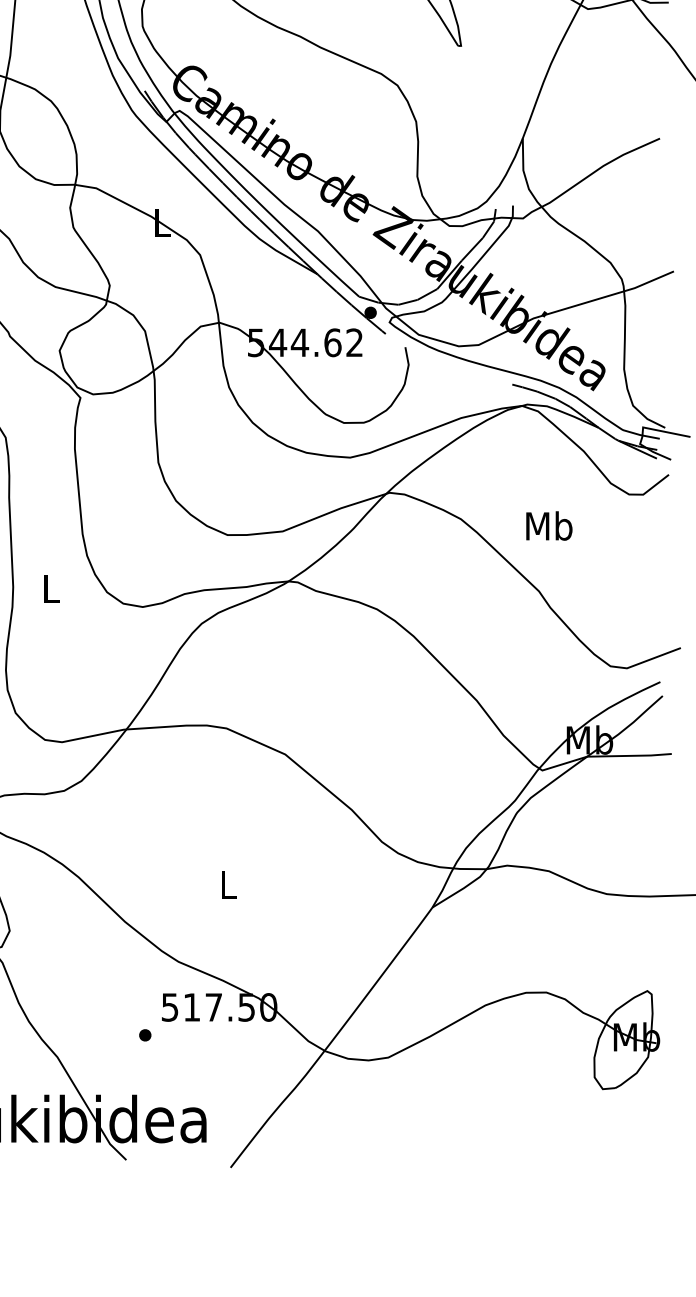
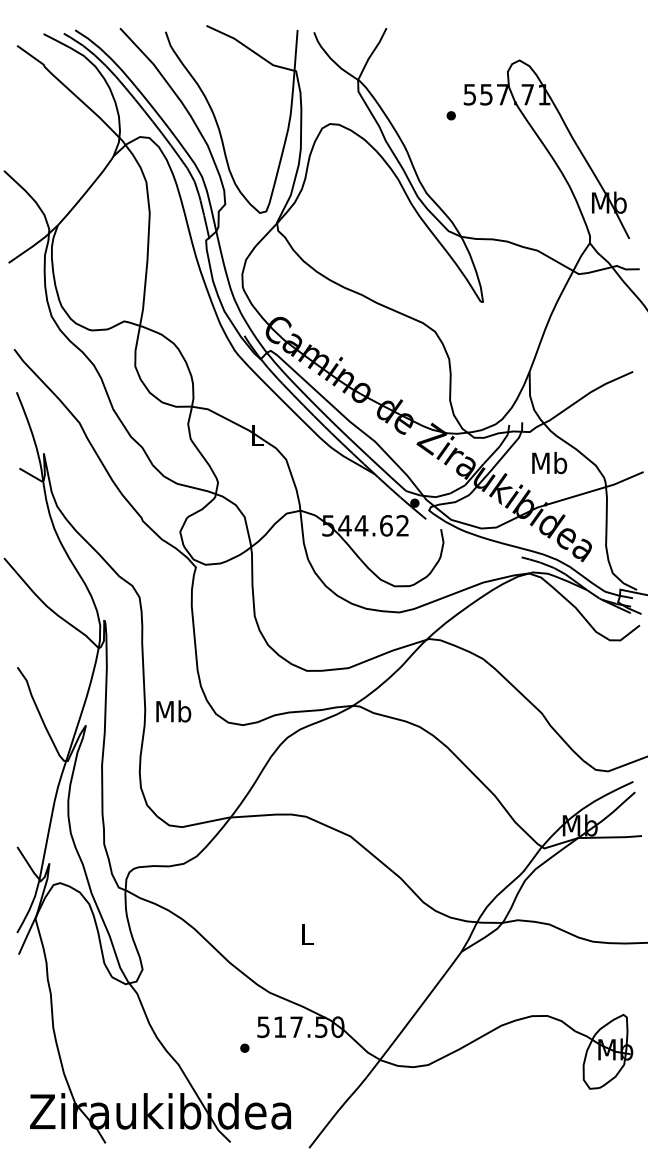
text: (549, 526) -> (549, 463), moved
text: (50, 588) -> (173, 711), L -> Mb

